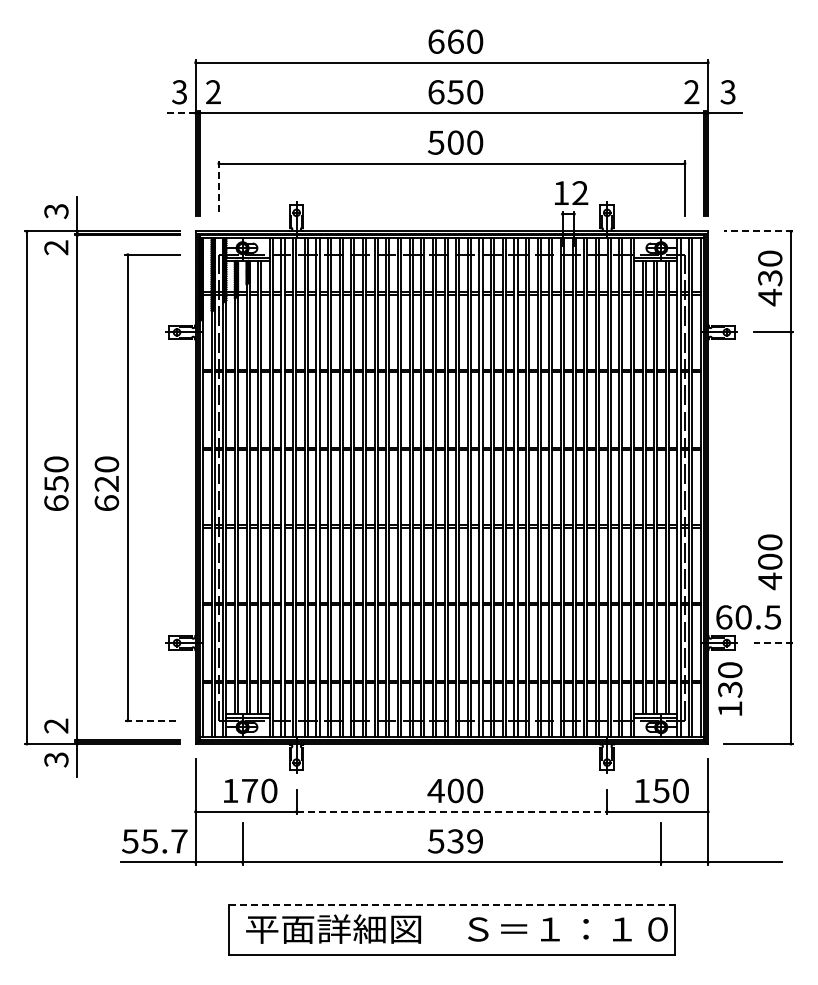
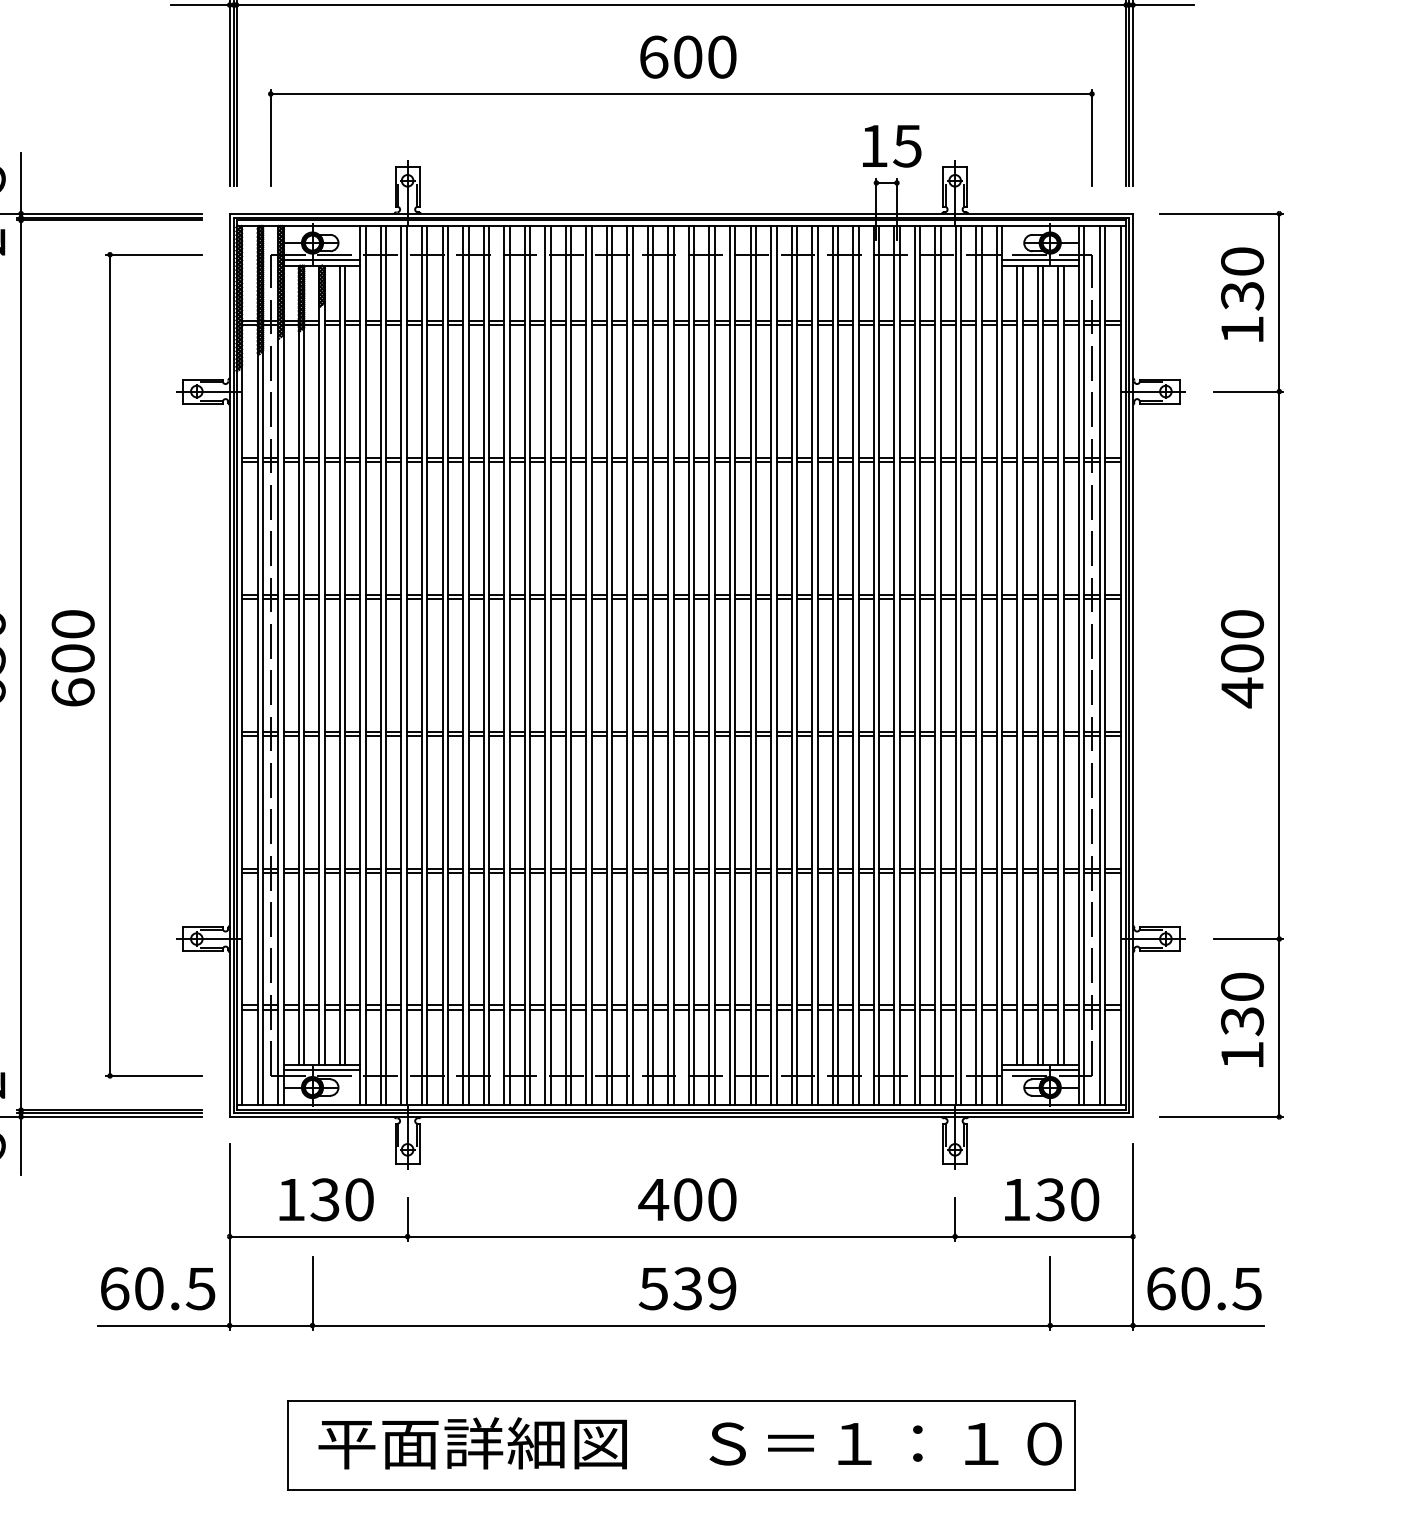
line: (179, 113) -> (201, 5), dashed -> solid
text: (435, 142) -> (652, 56), 500 -> 600
line: (218, 189) -> (269, 139), dashed -> solid
text: (580, 193) -> (908, 146), 12 -> 15
line: (758, 231) -> (1221, 213), dashed -> solid
text: (770, 297) -> (1242, 330), 430 -> 130
text: (106, 483) -> (72, 657), 620 -> 600
text: (770, 562) -> (1242, 659), moved
text: (748, 617) -> (1204, 1288), moved
line: (773, 643) -> (1248, 939), dashed -> solid
text: (730, 688) -> (1242, 1019), moved
line: (153, 720) -> (155, 1075), dashed -> solid
text: (249, 790) -> (324, 1199), 170 -> 130
text: (661, 790) -> (1050, 1199), 150 -> 130
line: (452, 811) -> (682, 1236), dashed -> solid
text: (154, 841) -> (157, 1288), 55.7 -> 60.5
line: (452, 904) -> (682, 1399), dashed -> solid

